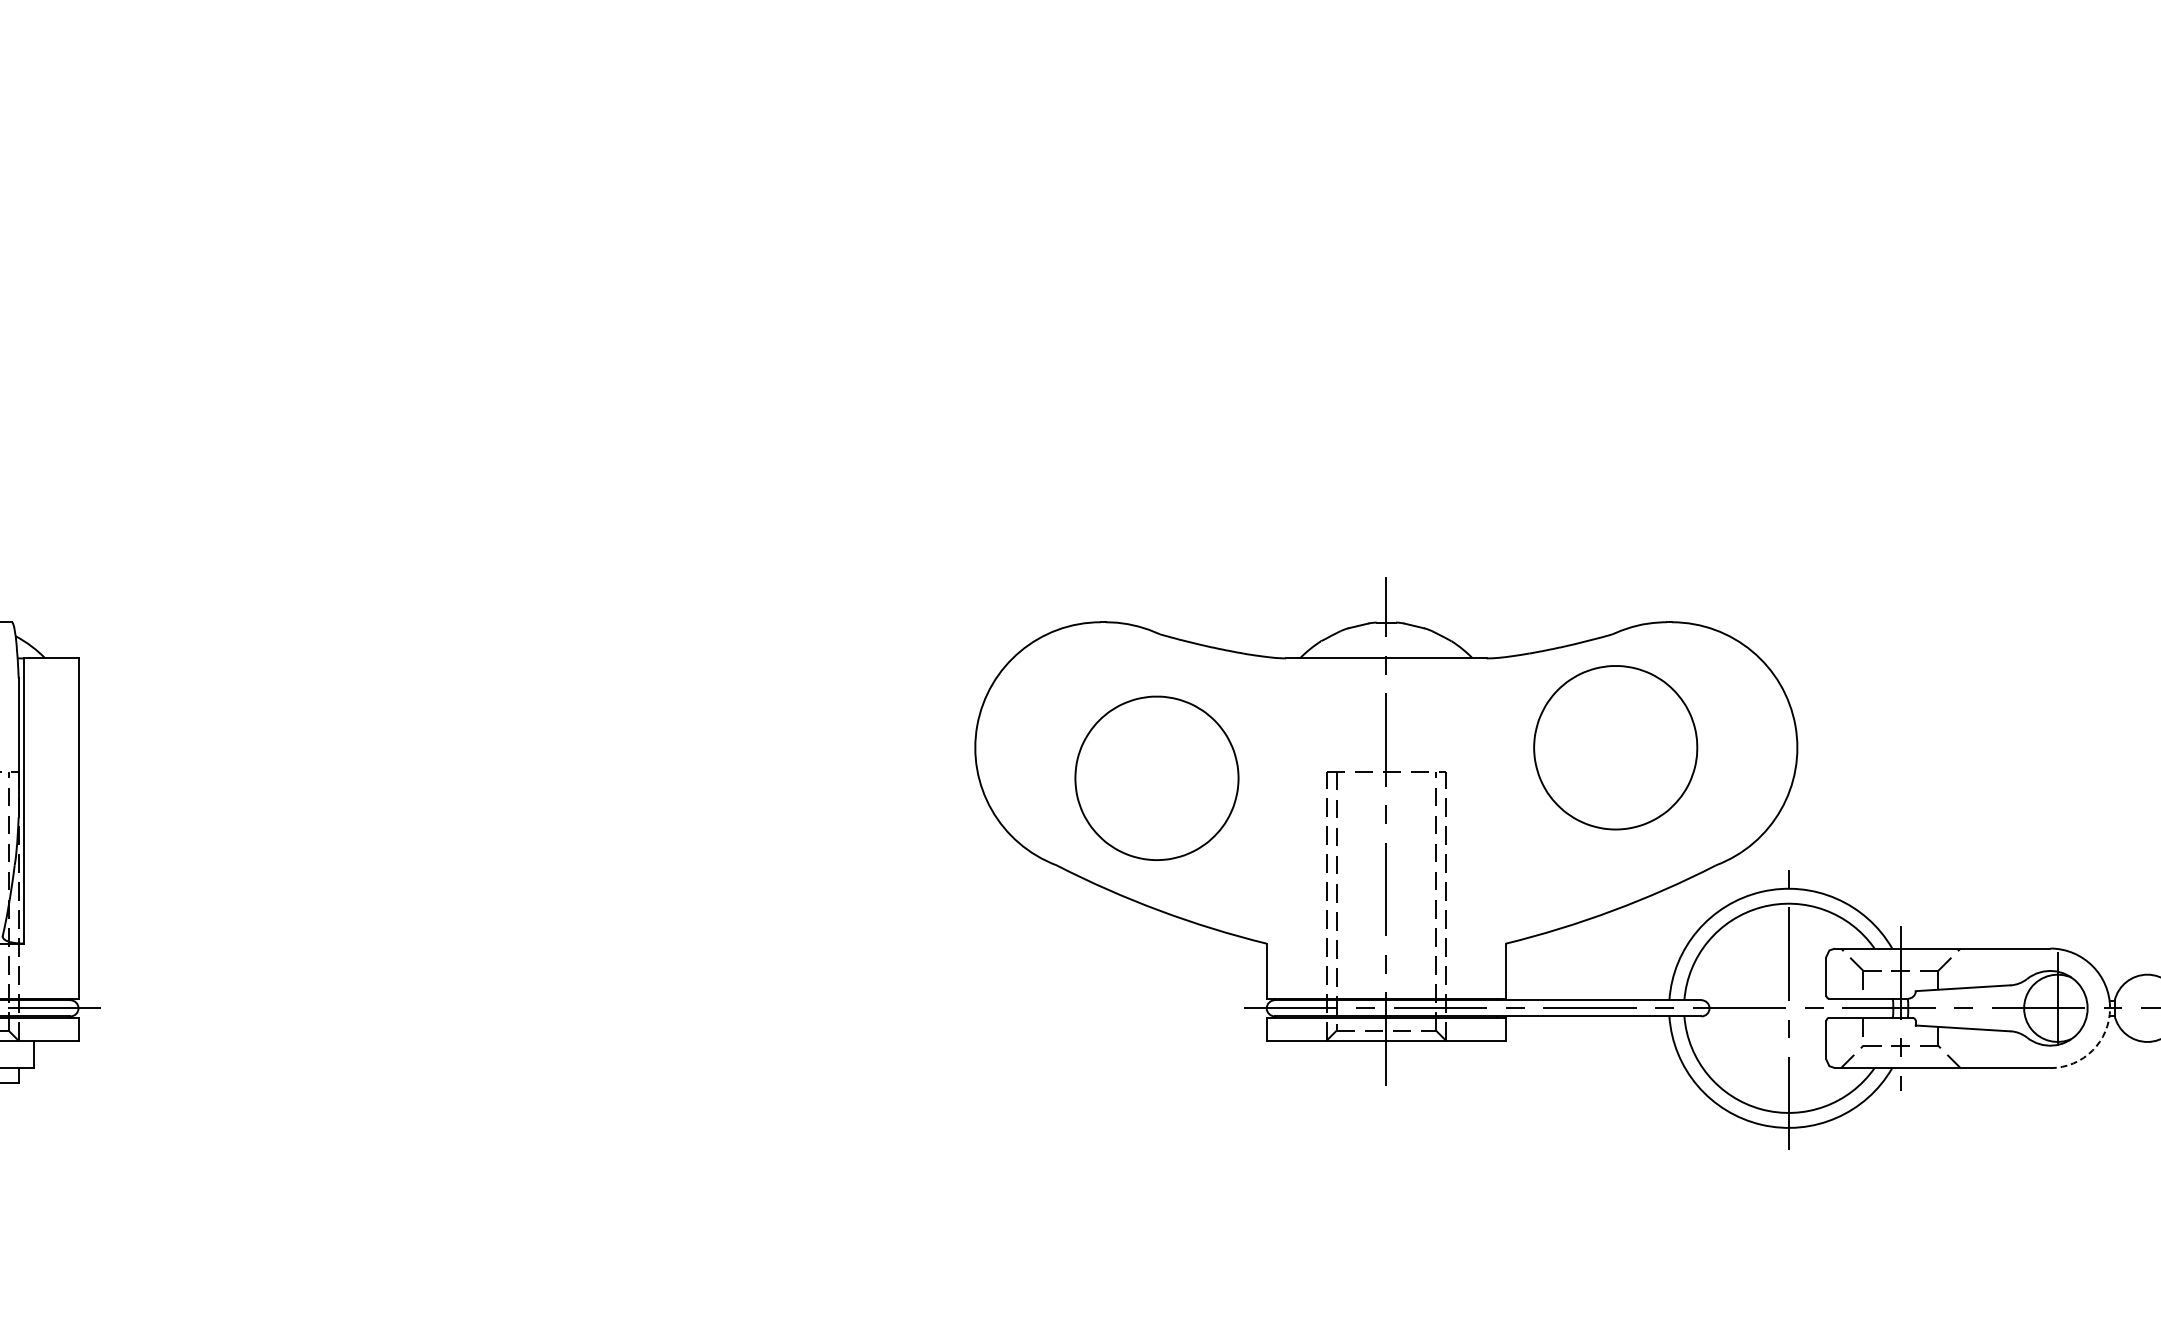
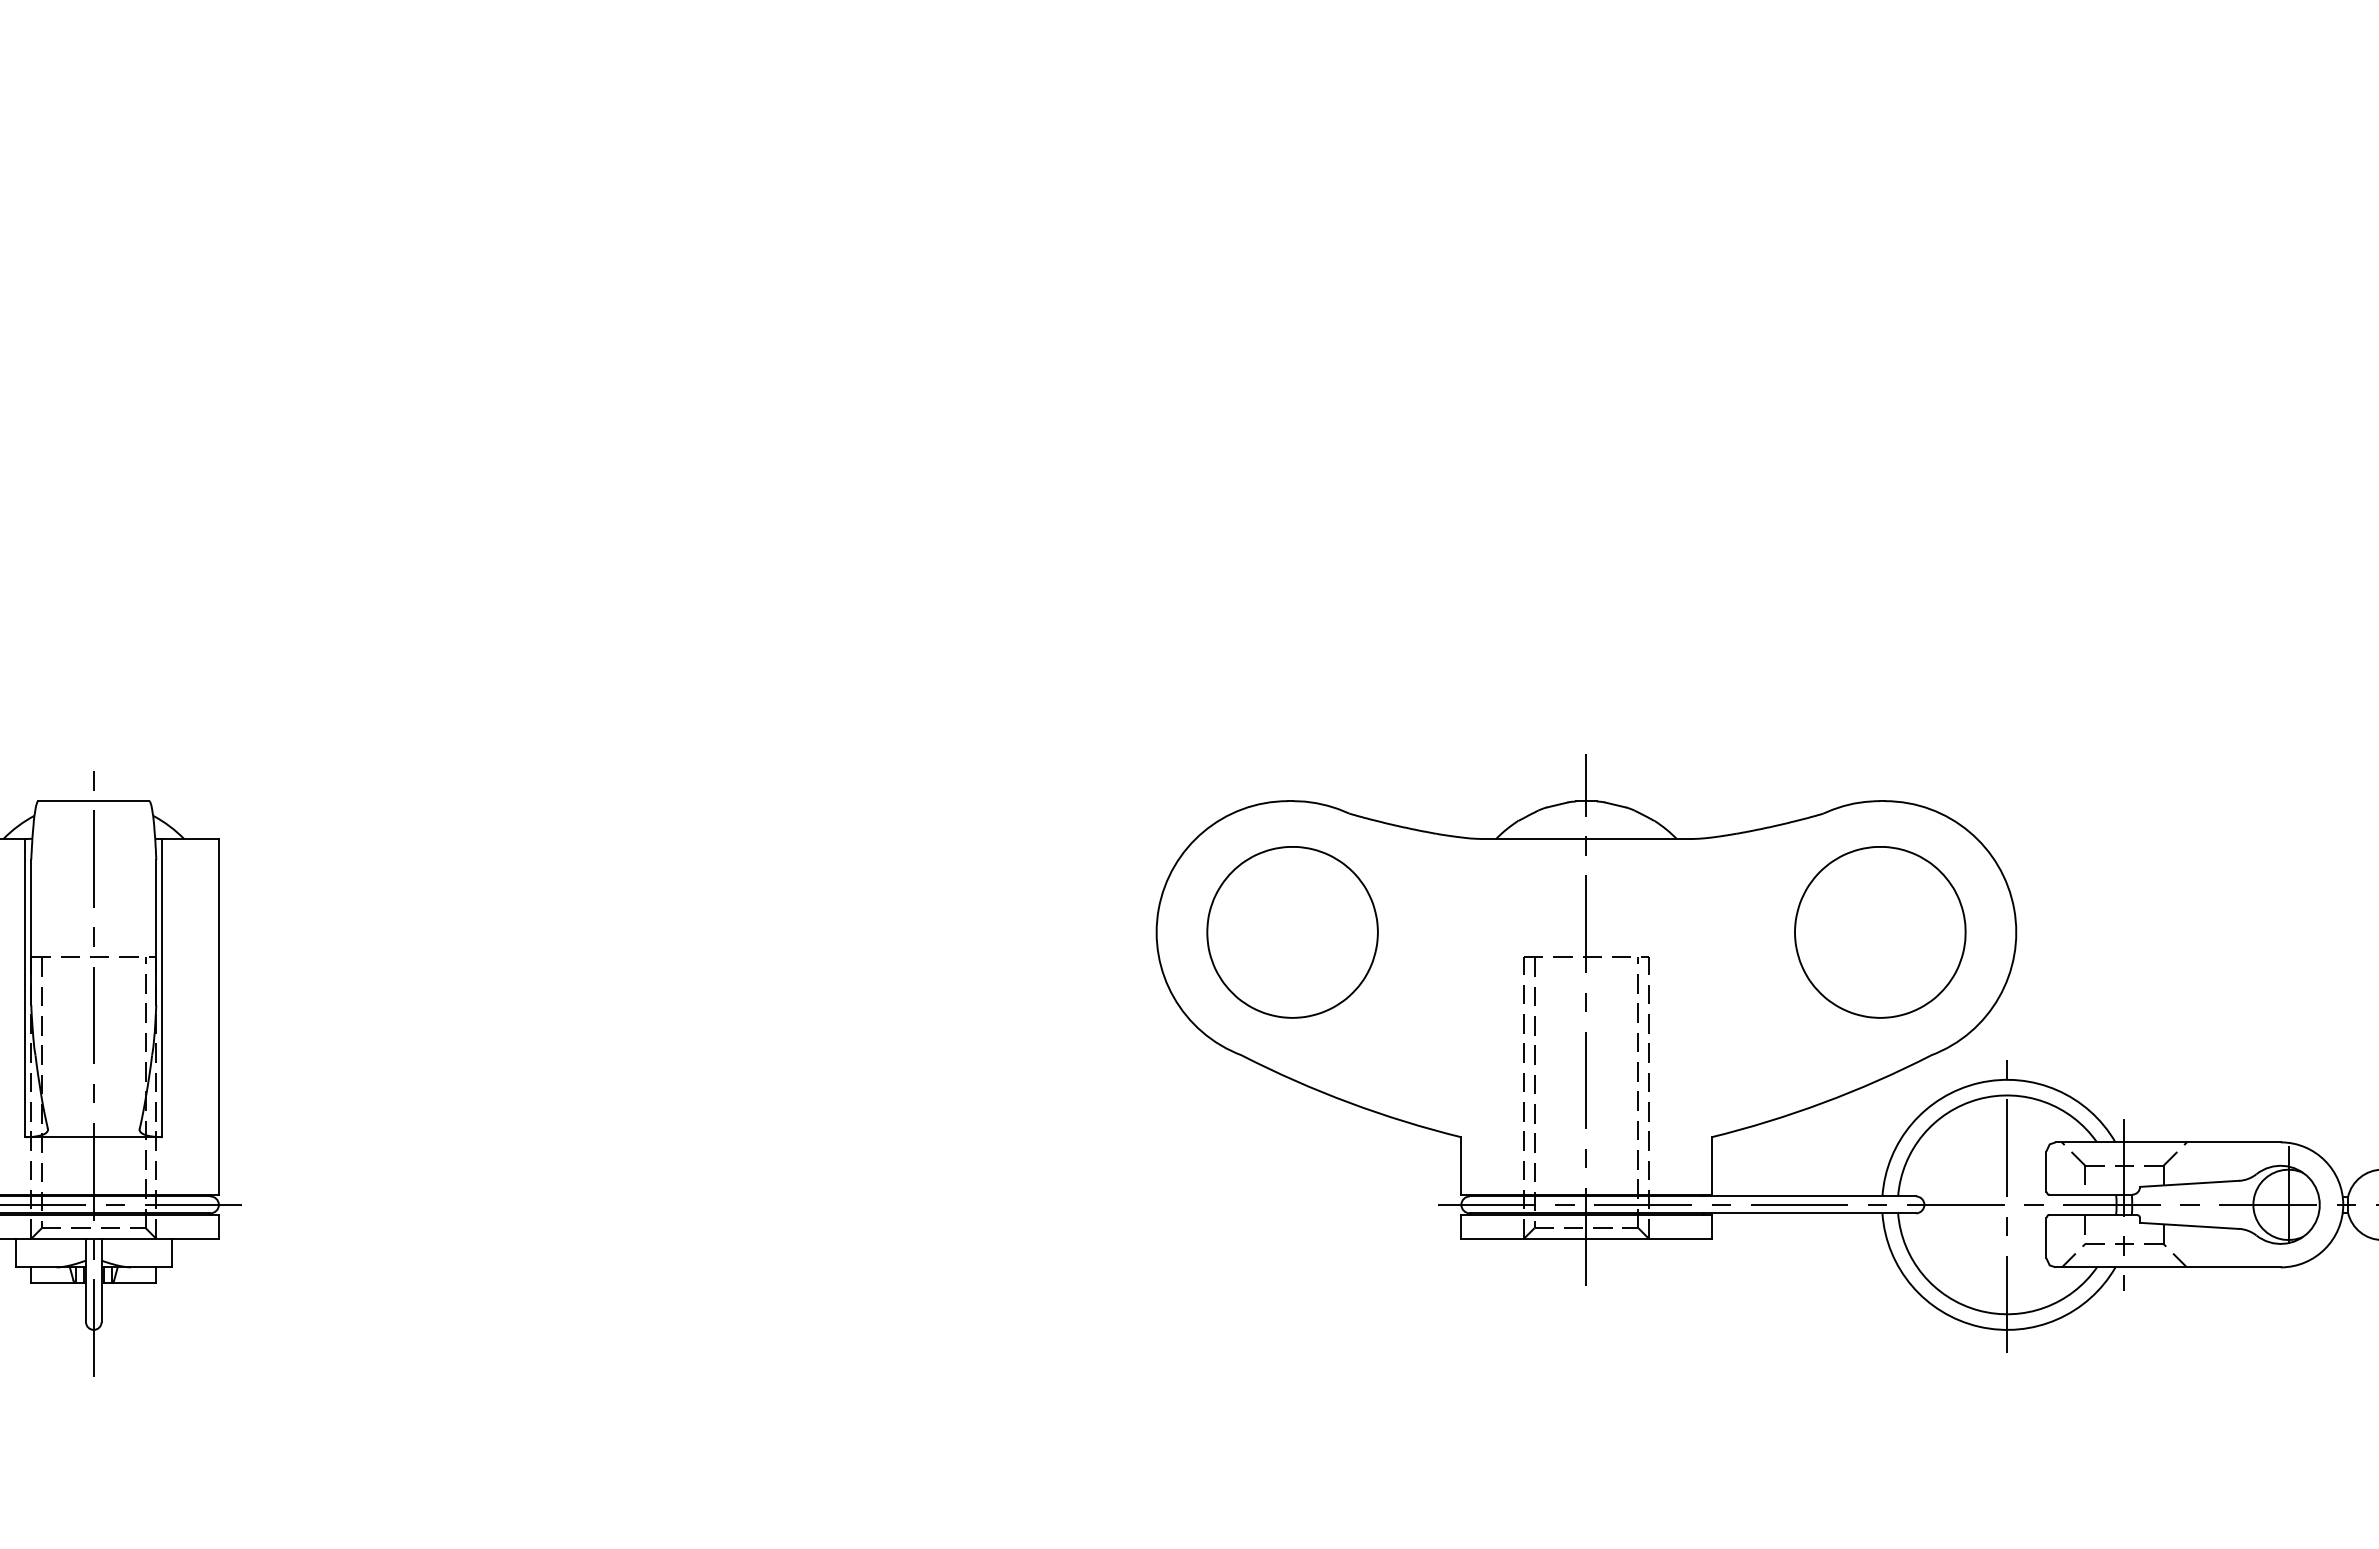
part: (1615, 747) -> (1880, 932), moved
part: (1156, 778) -> (1292, 932), moved
arc: (2092, 1051) -> (2324, 1249), dashed -> solid

